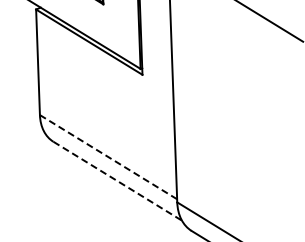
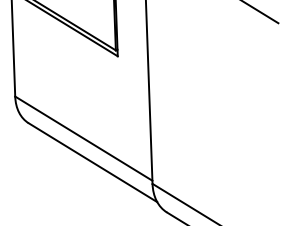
line: (108, 156) -> (83, 137), dashed -> solid
line: (118, 181) -> (93, 162), dashed -> solid

